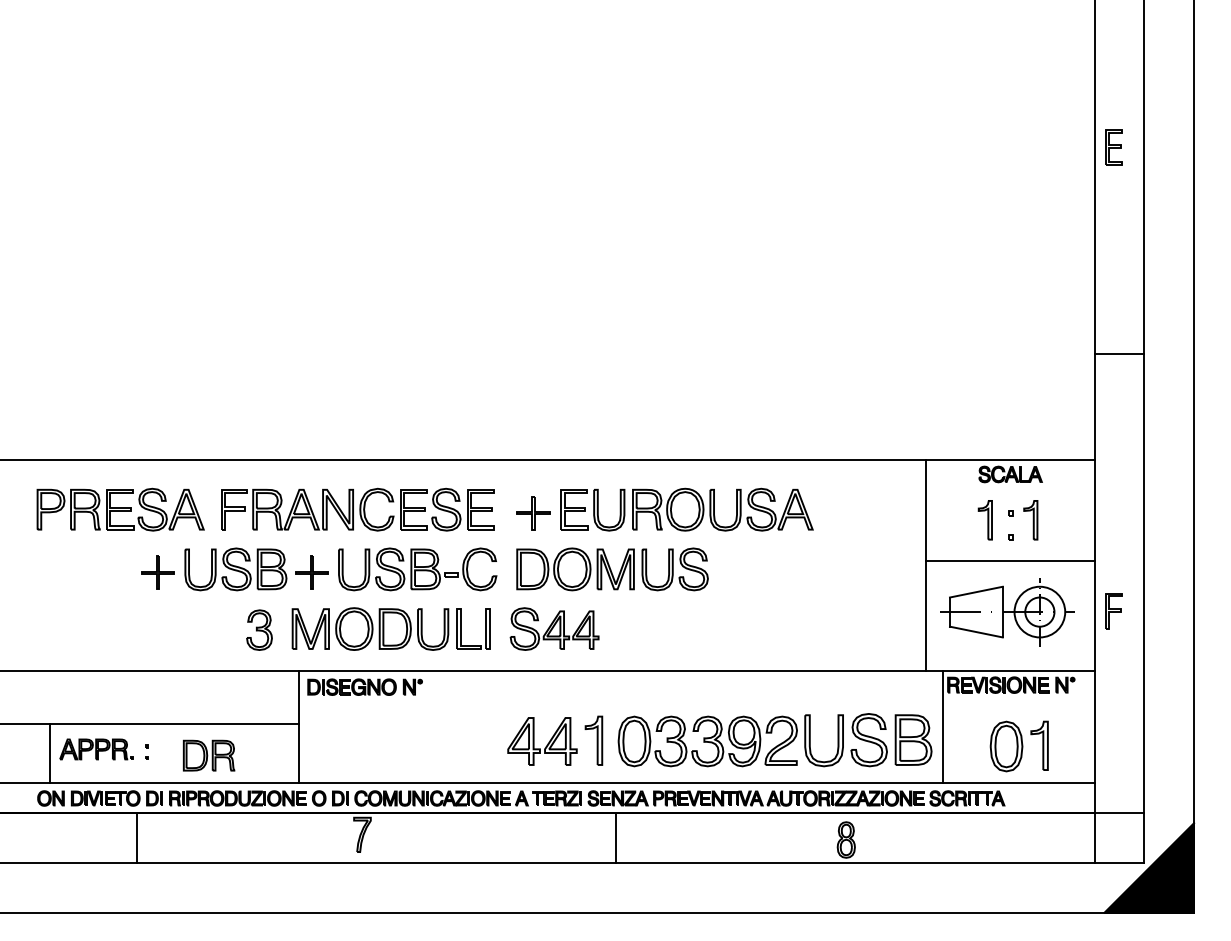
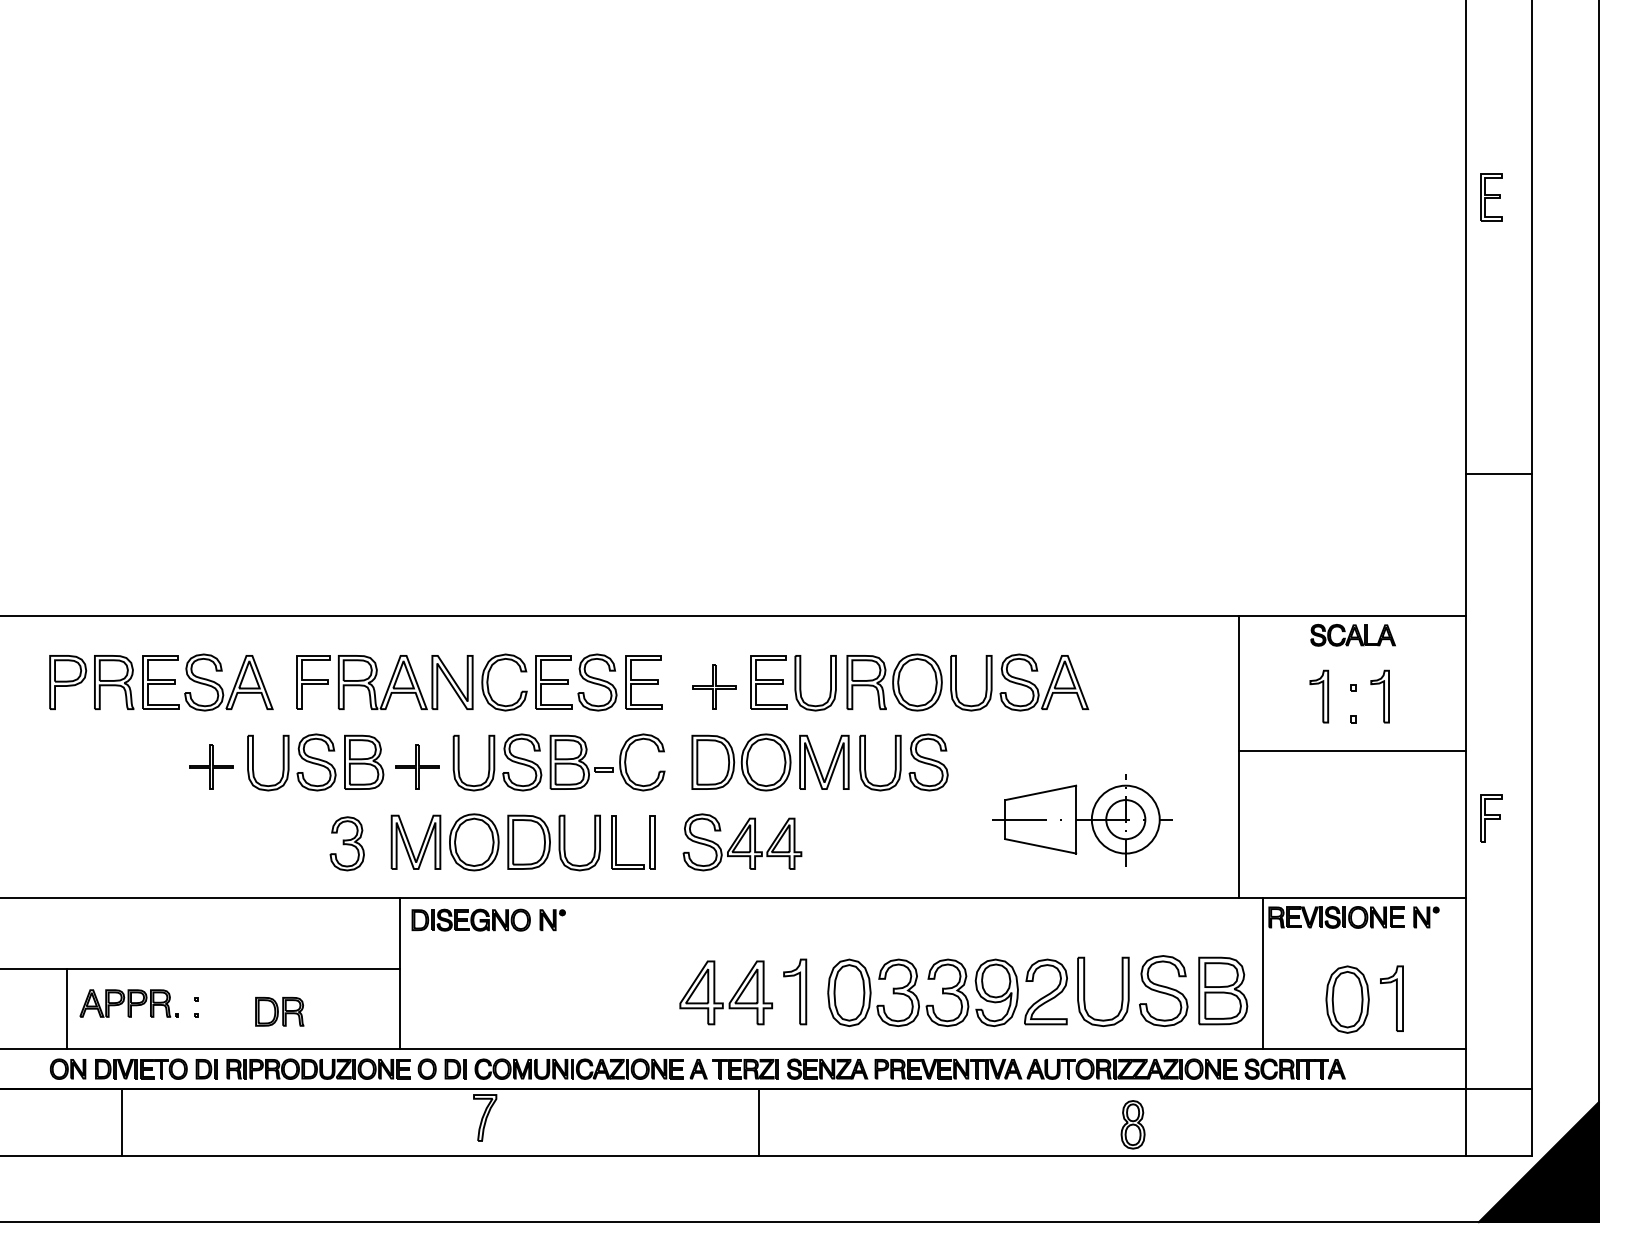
part: (1007, 612) -> (1082, 820), moved
part: (208, 755) -> (278, 1011), size x0.7
line: (137, 837) -> (122, 1121), moved
line: (615, 837) -> (758, 1121), moved

